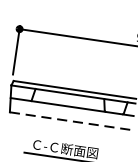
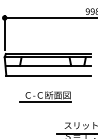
line: (71, 120) -> (49, 75), dashed -> solid

